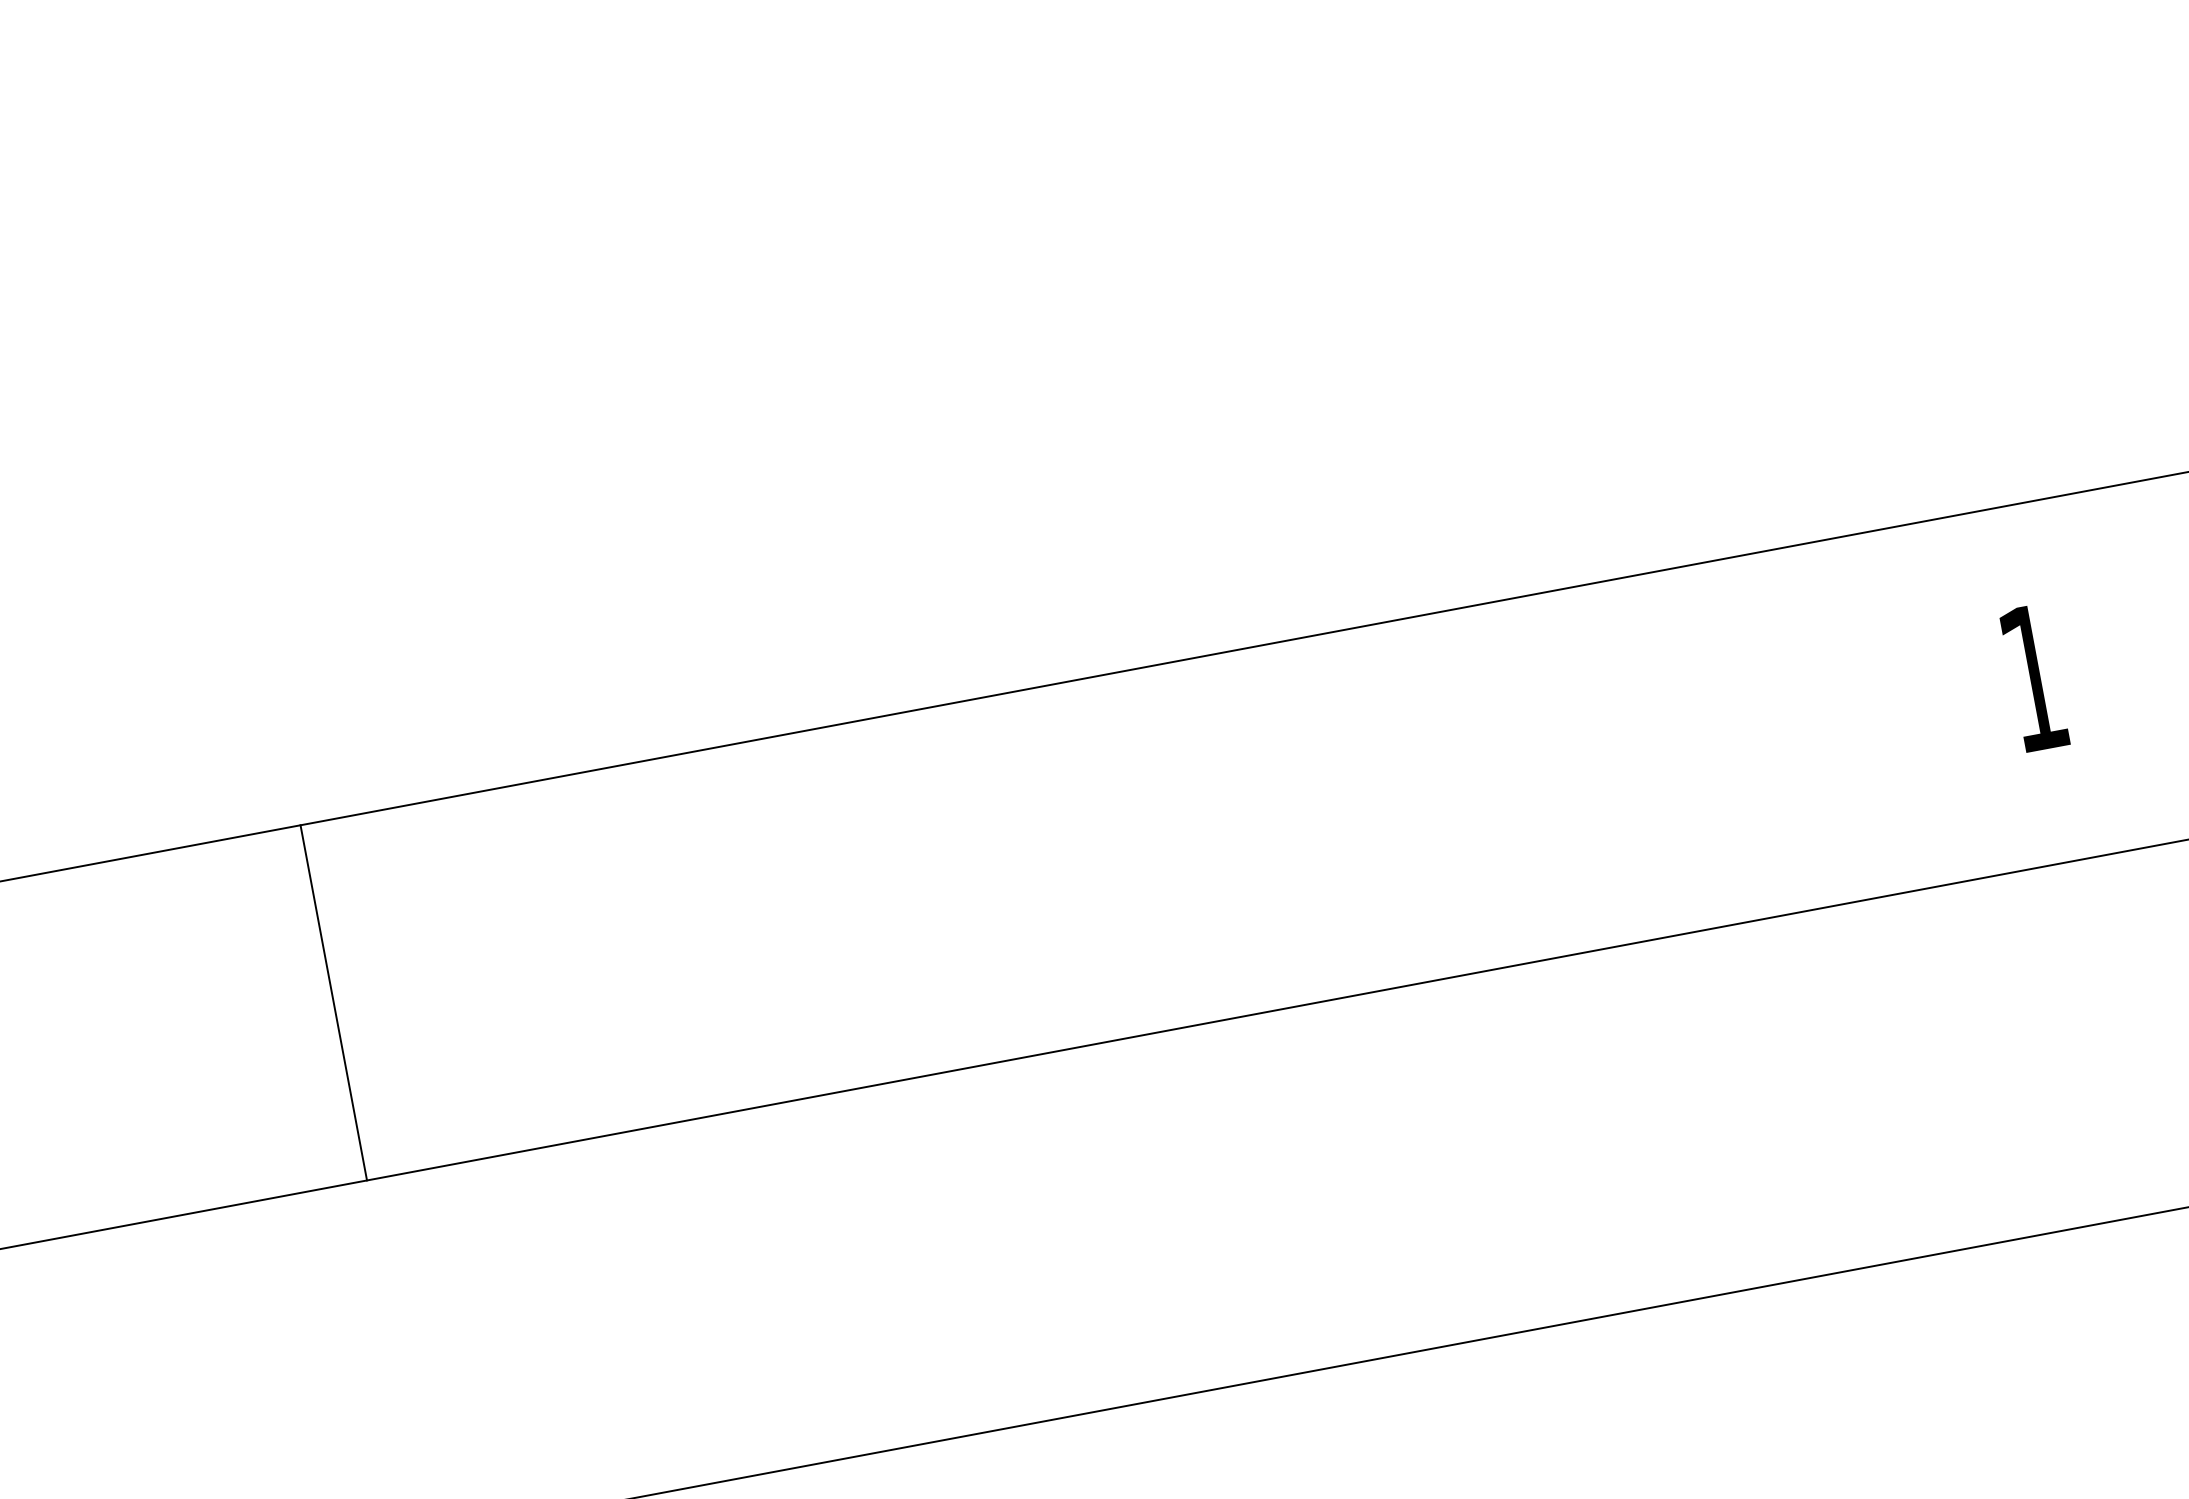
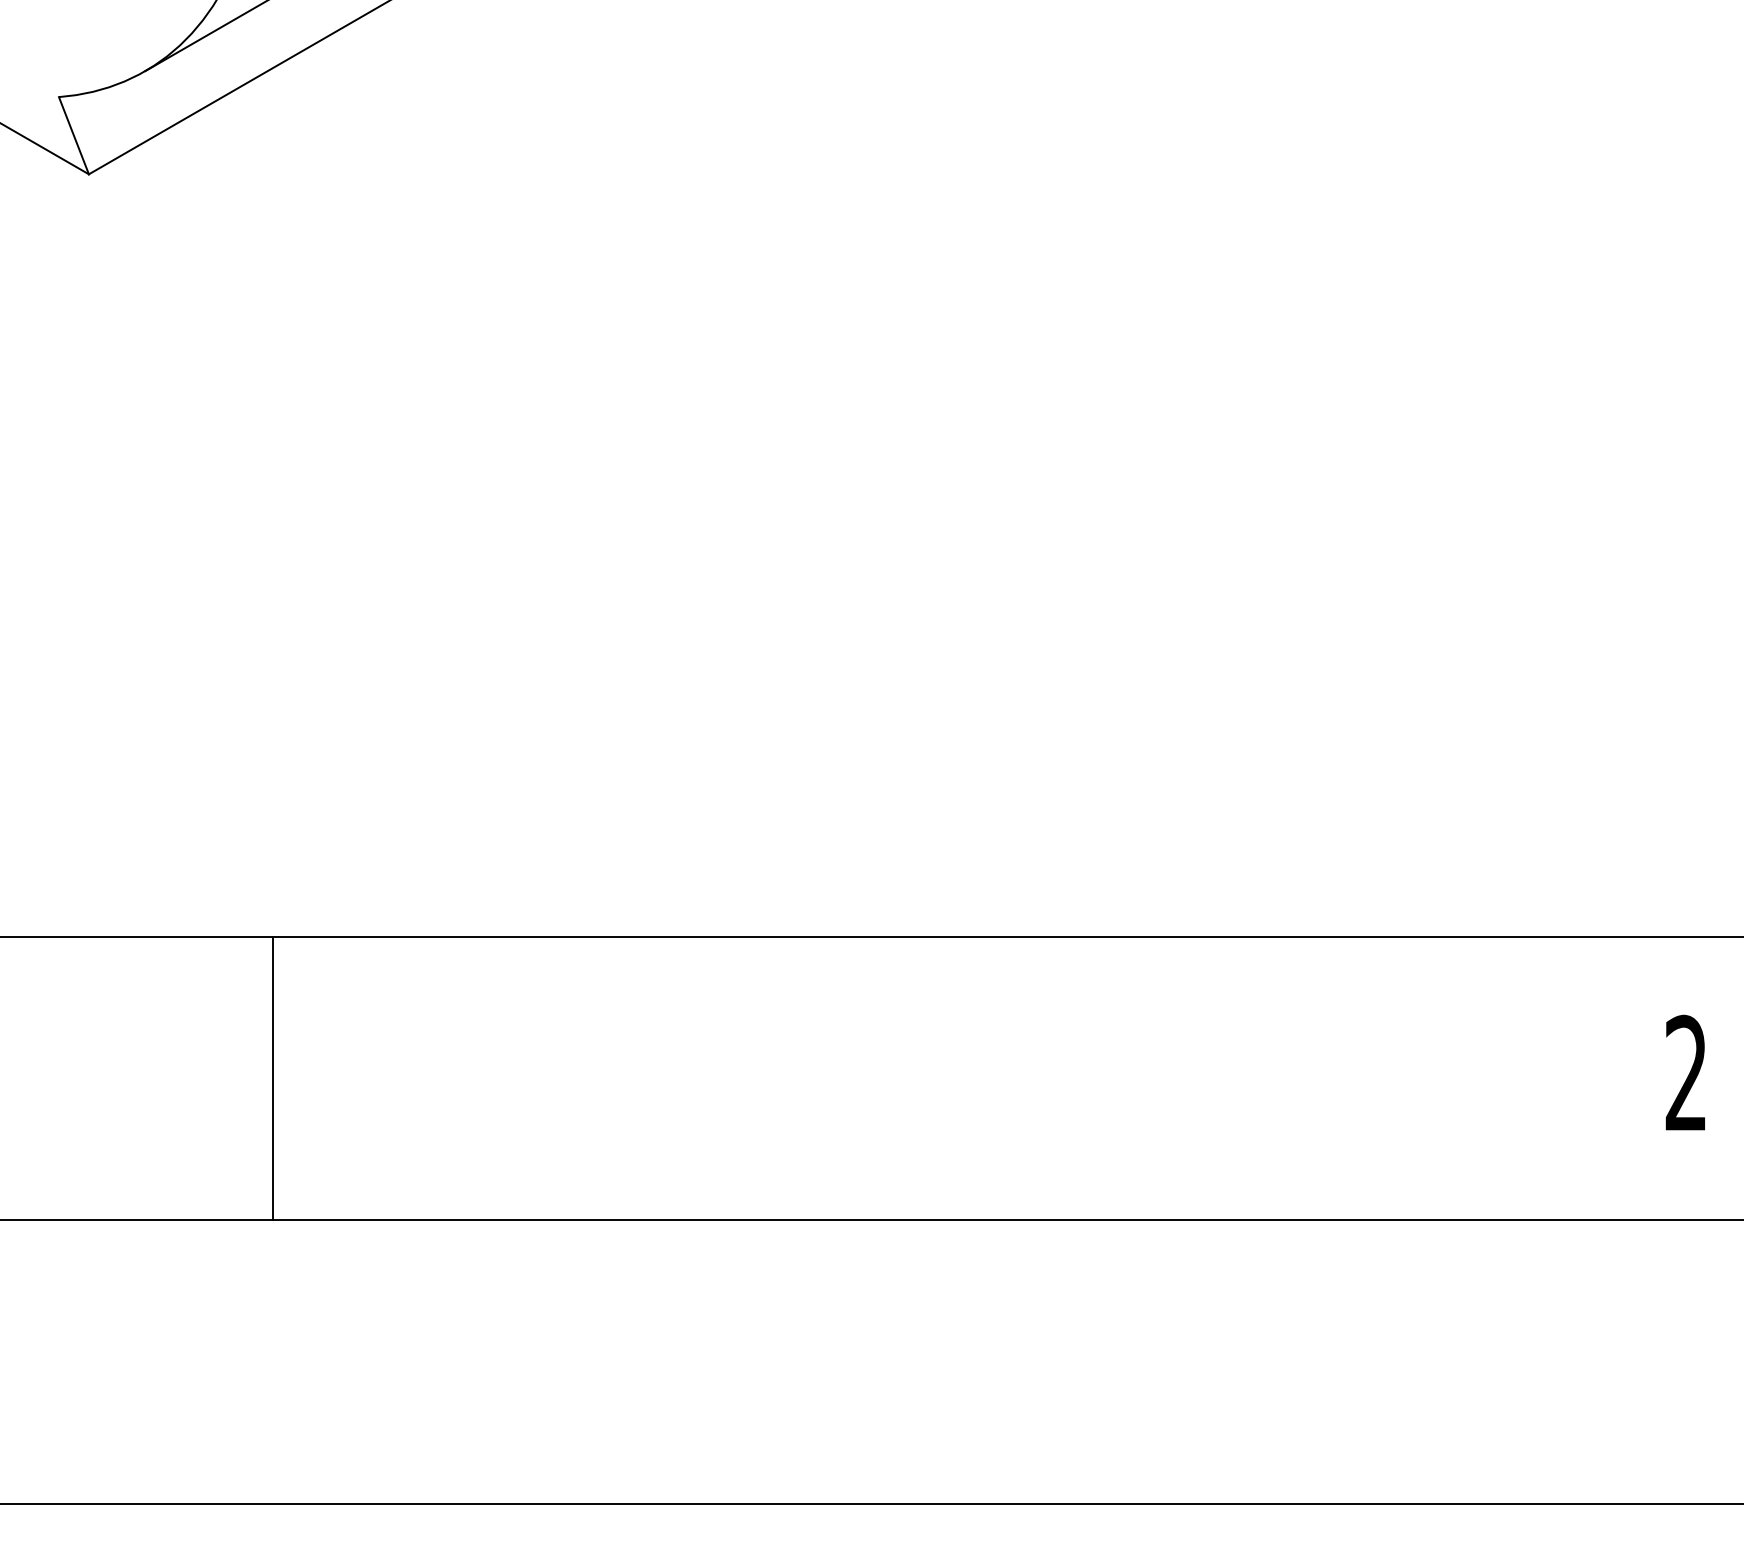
text: (2032, 677) -> (1685, 1072), 1 -> 2
line: (333, 1002) -> (272, 1078), moved

